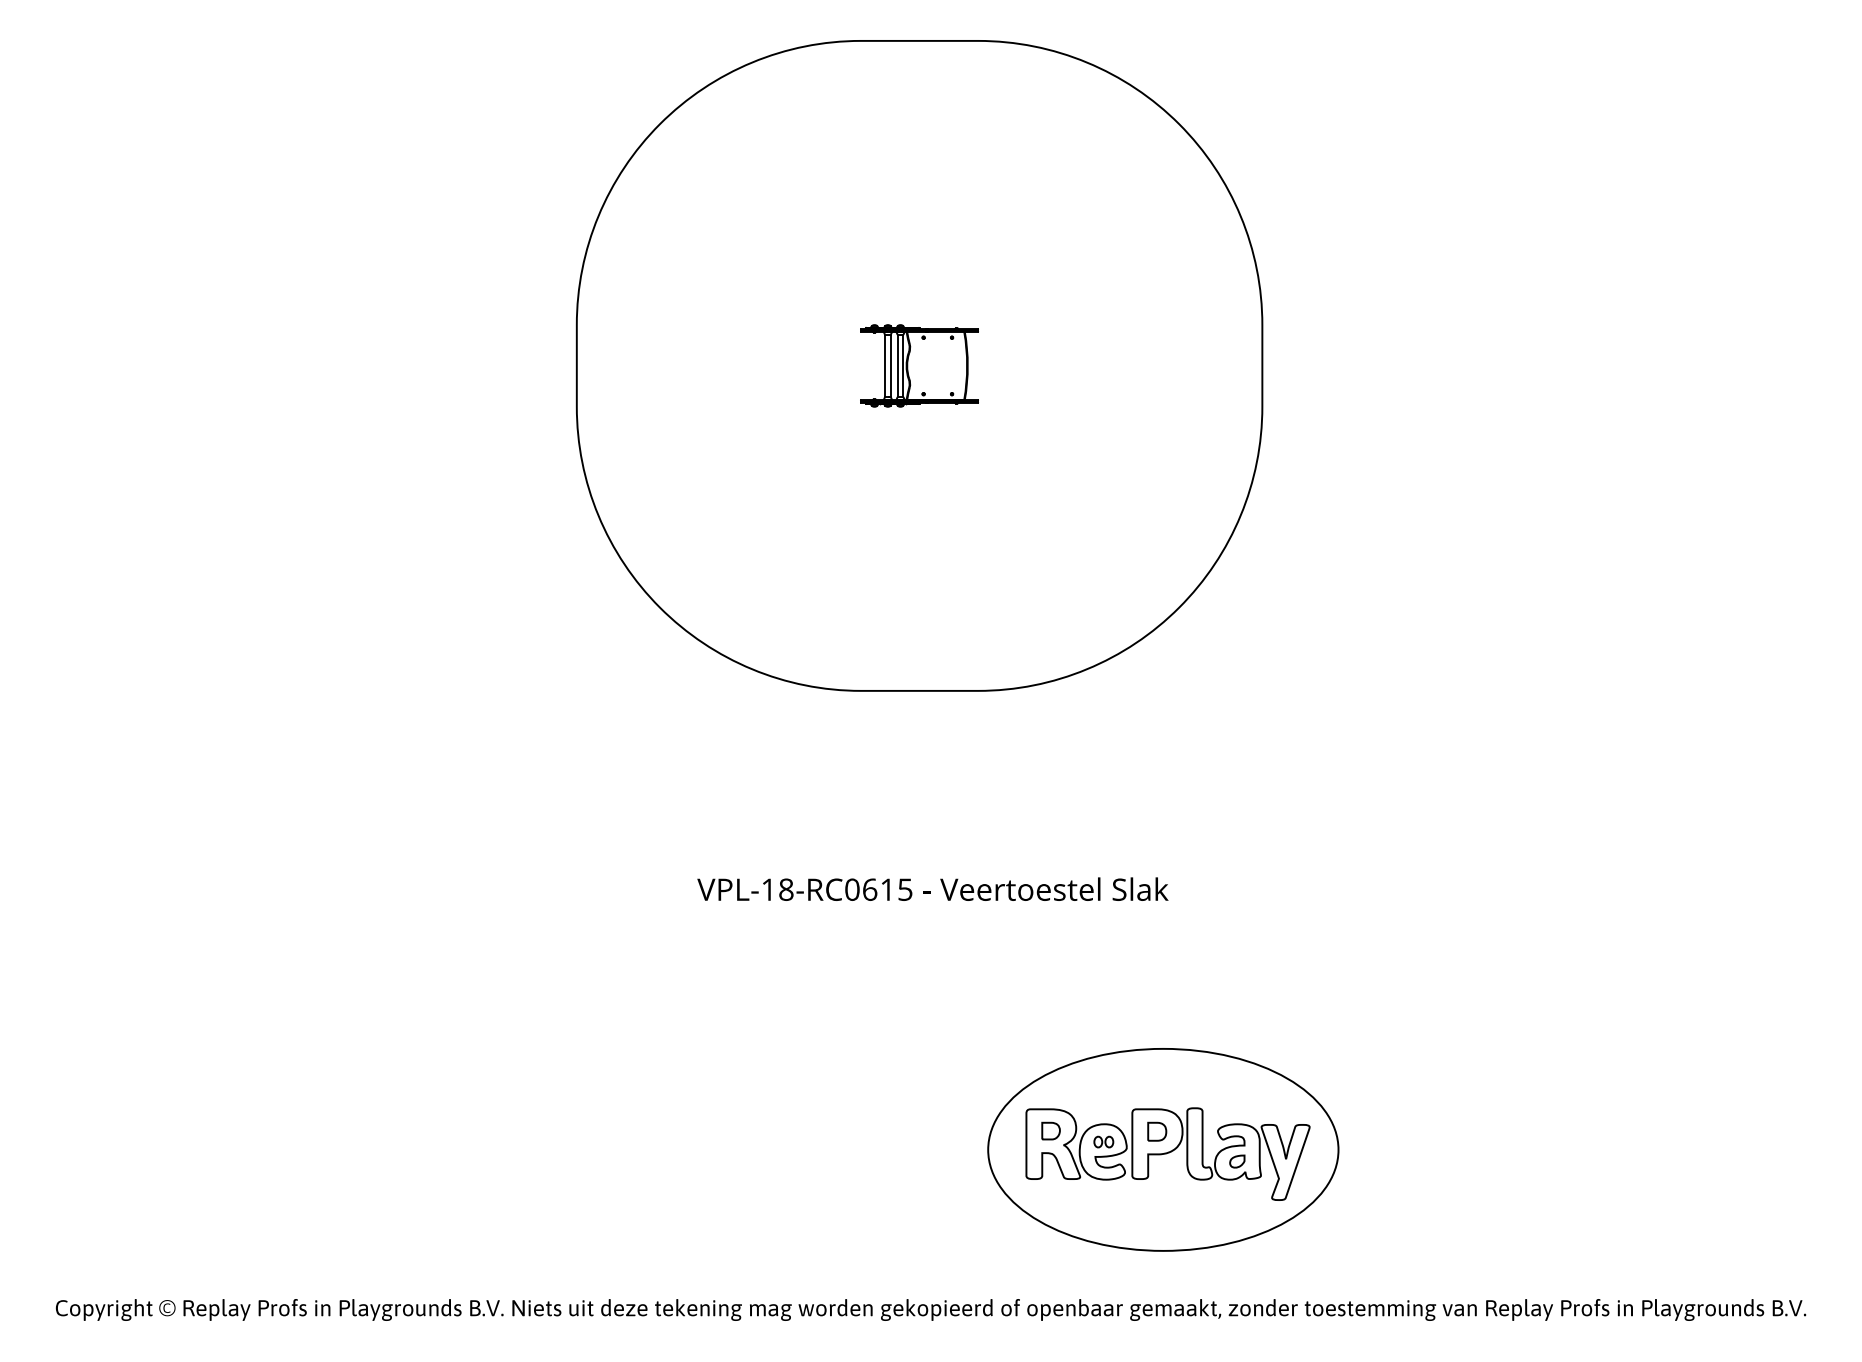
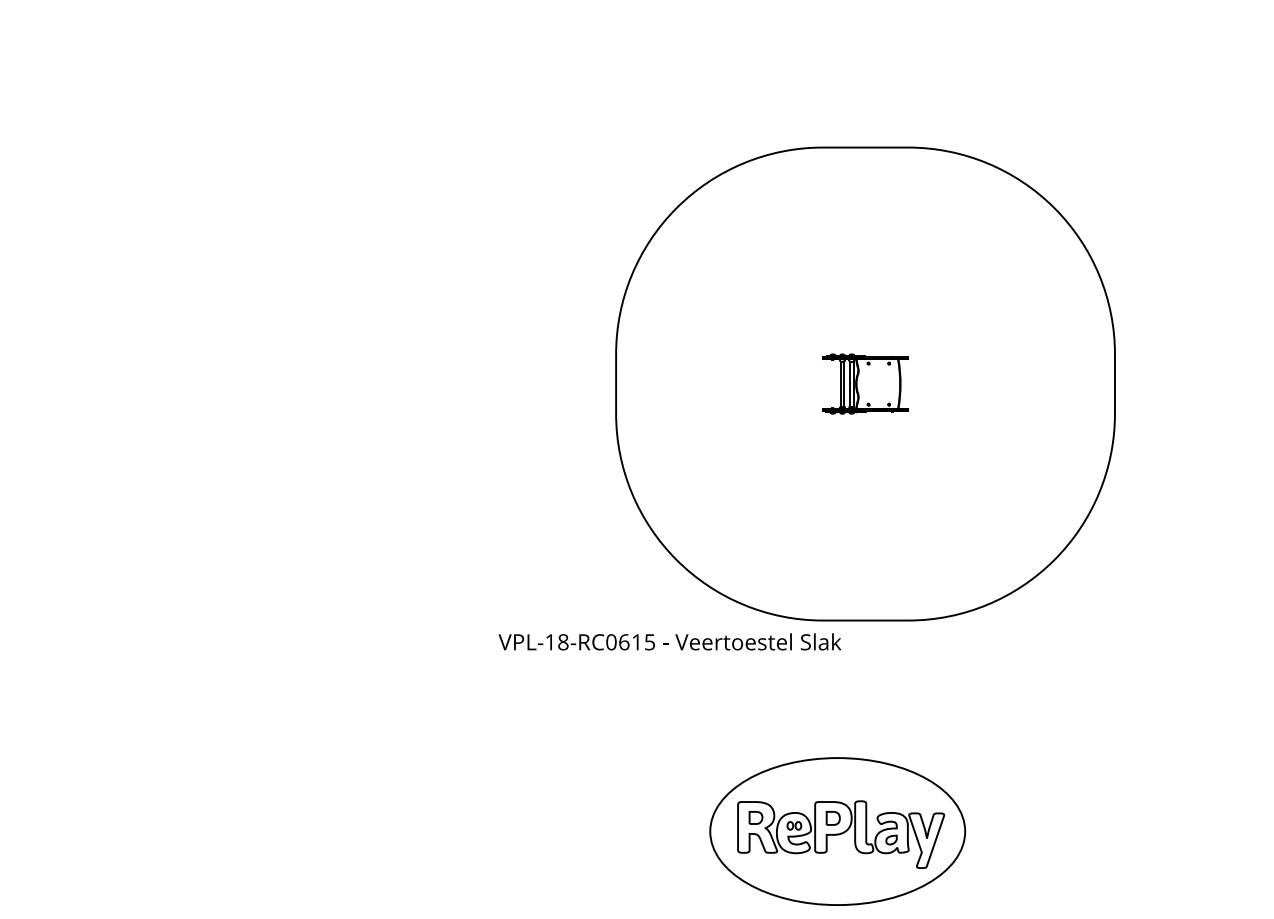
part: (919, 365) -> (865, 383), moved

